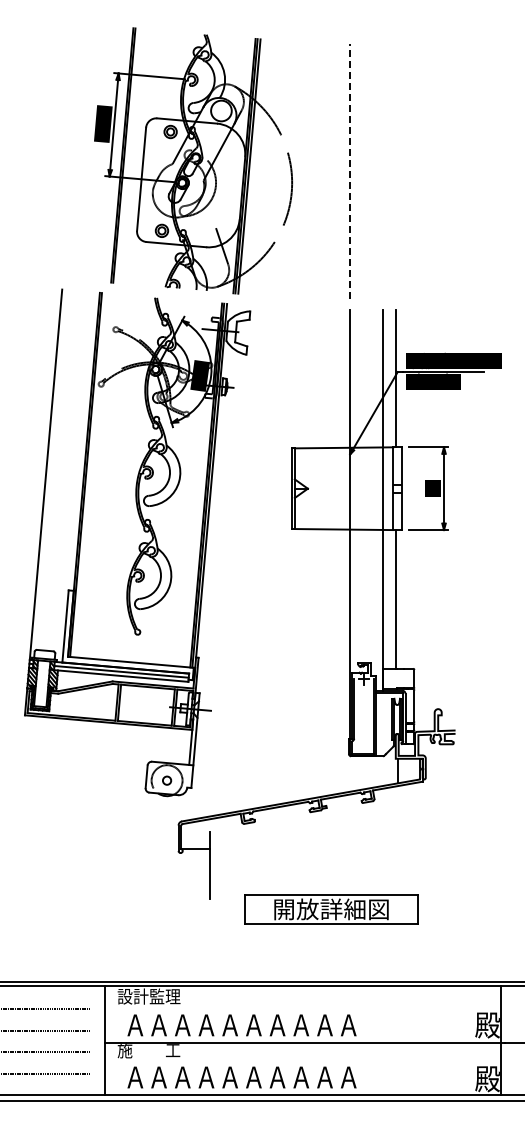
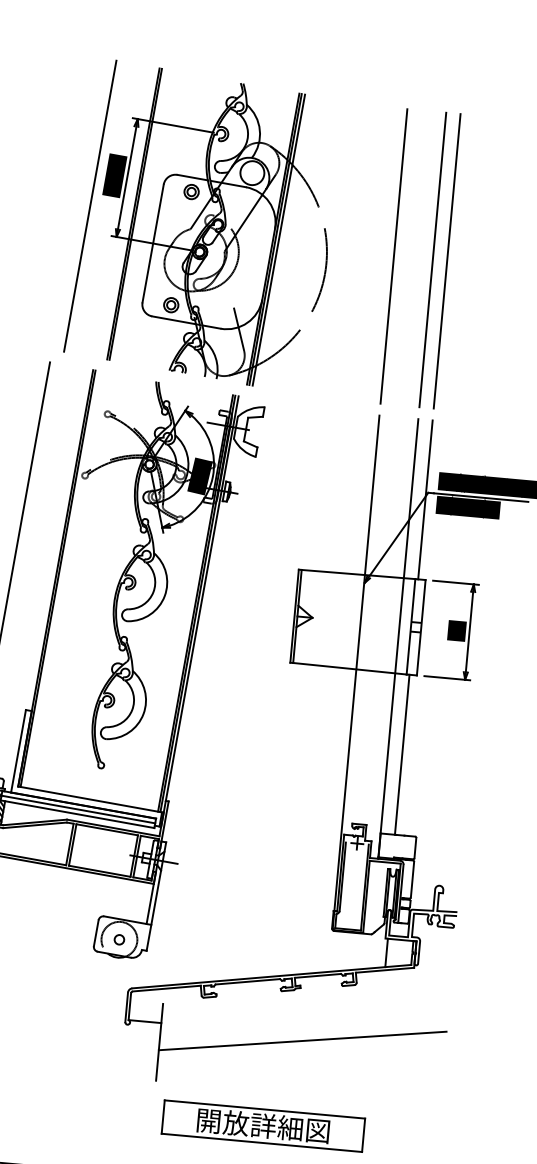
line: (84, 151) -> (90, 205), added
line: (349, 171) -> (393, 256), dashed -> solid
line: (383, 171) -> (432, 259), added
line: (395, 171) -> (446, 261), added
line: (332, 853) -> (302, 1041), added
part: (331, 909) -> (263, 1125), moved

